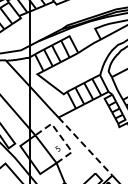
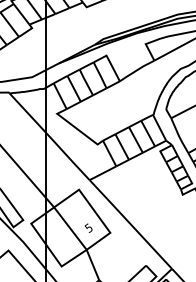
line: (61, 137) -> (94, 210), dashed -> solid
line: (85, 146) -> (130, 224), dashed -> solid

